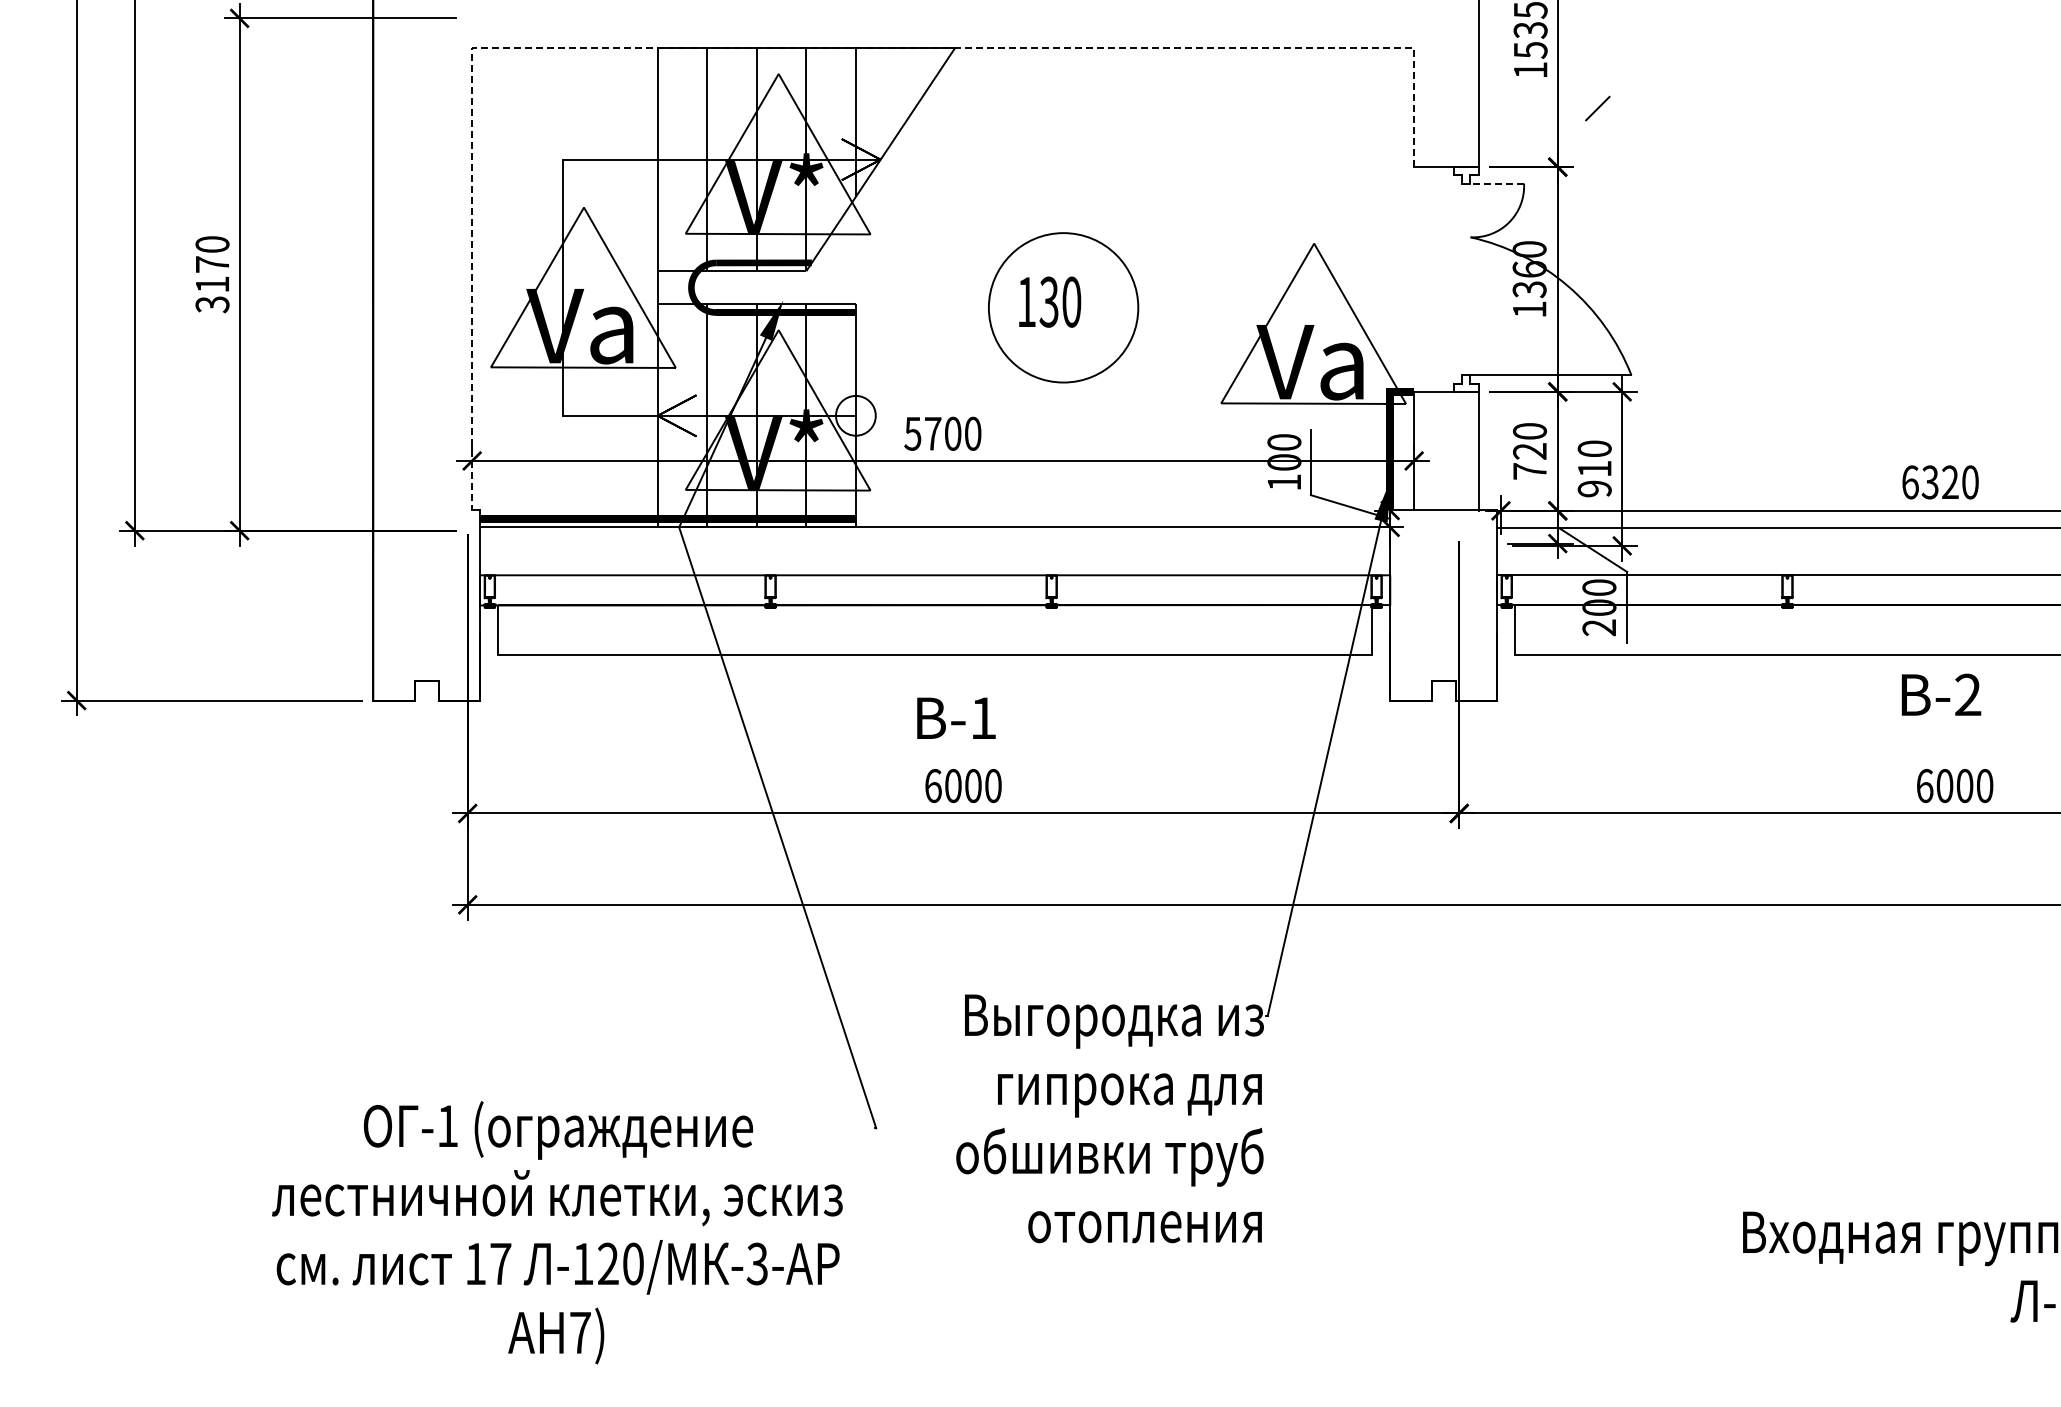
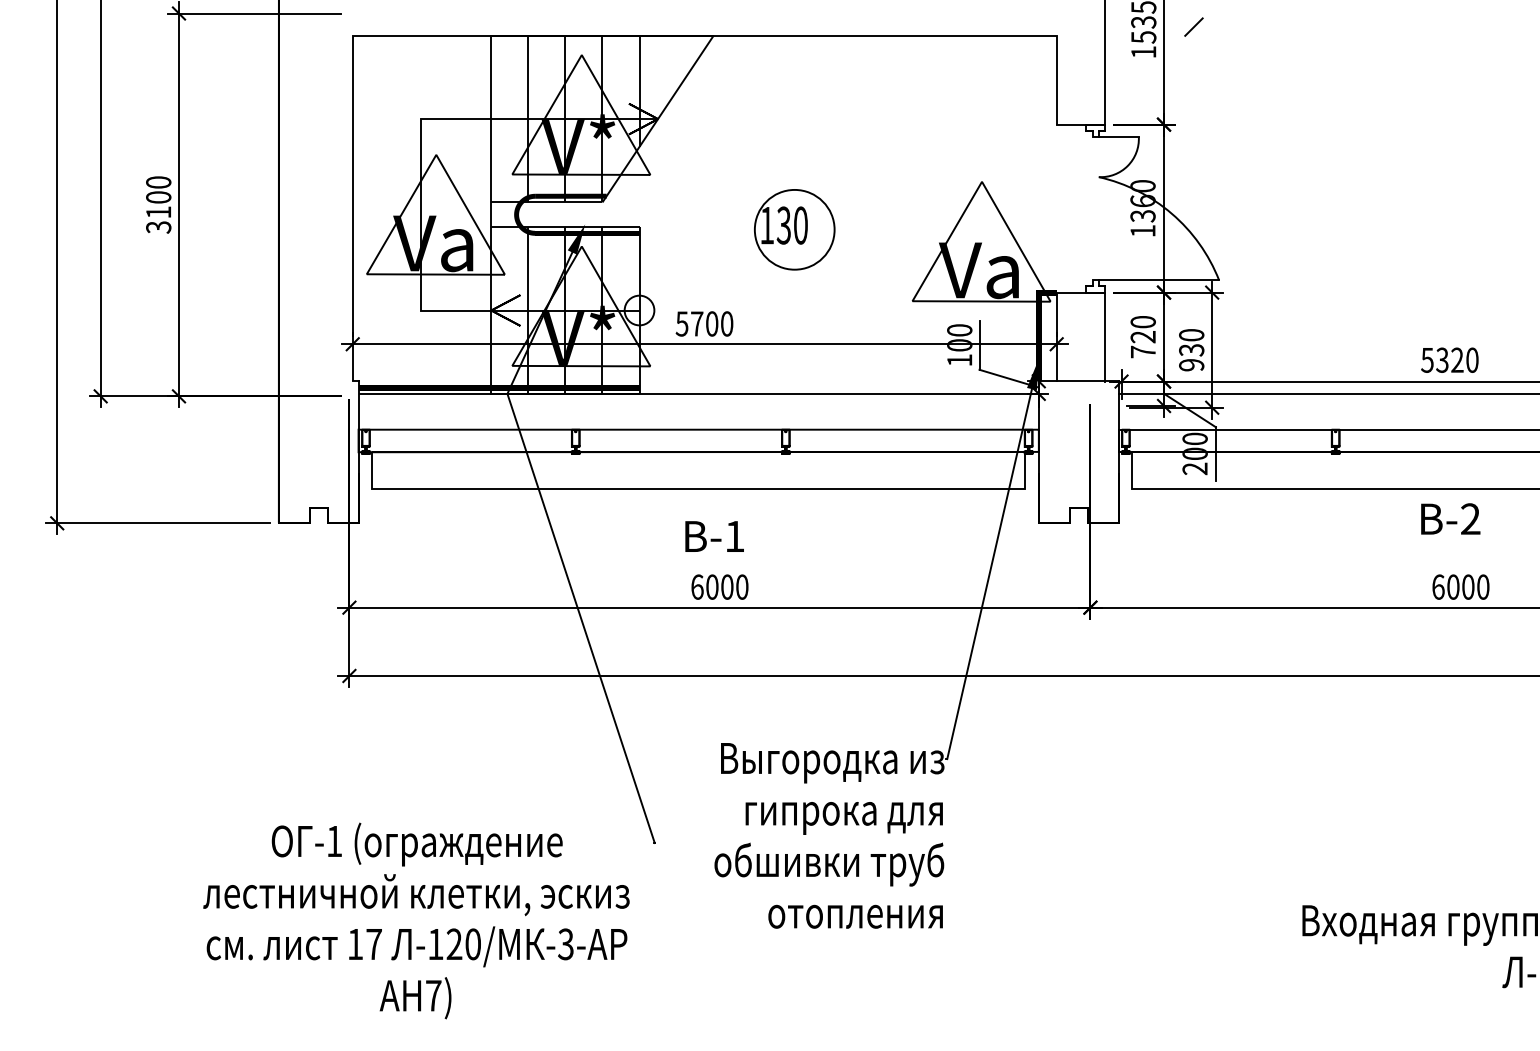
line: (771, 48) -> (576, 36), dashed -> solid
line: (1597, 108) -> (1193, 27), moved
line: (1497, 183) -> (1118, 136), dashed -> solid
text: (212, 264) -> (158, 197), 3170 -> 3100
circle: (1063, 307) -> (794, 229), size x0.71
text: (1594, 469) -> (1191, 350), 910 -> 930
text: (1909, 482) -> (1426, 360), 6320 -> 5320

